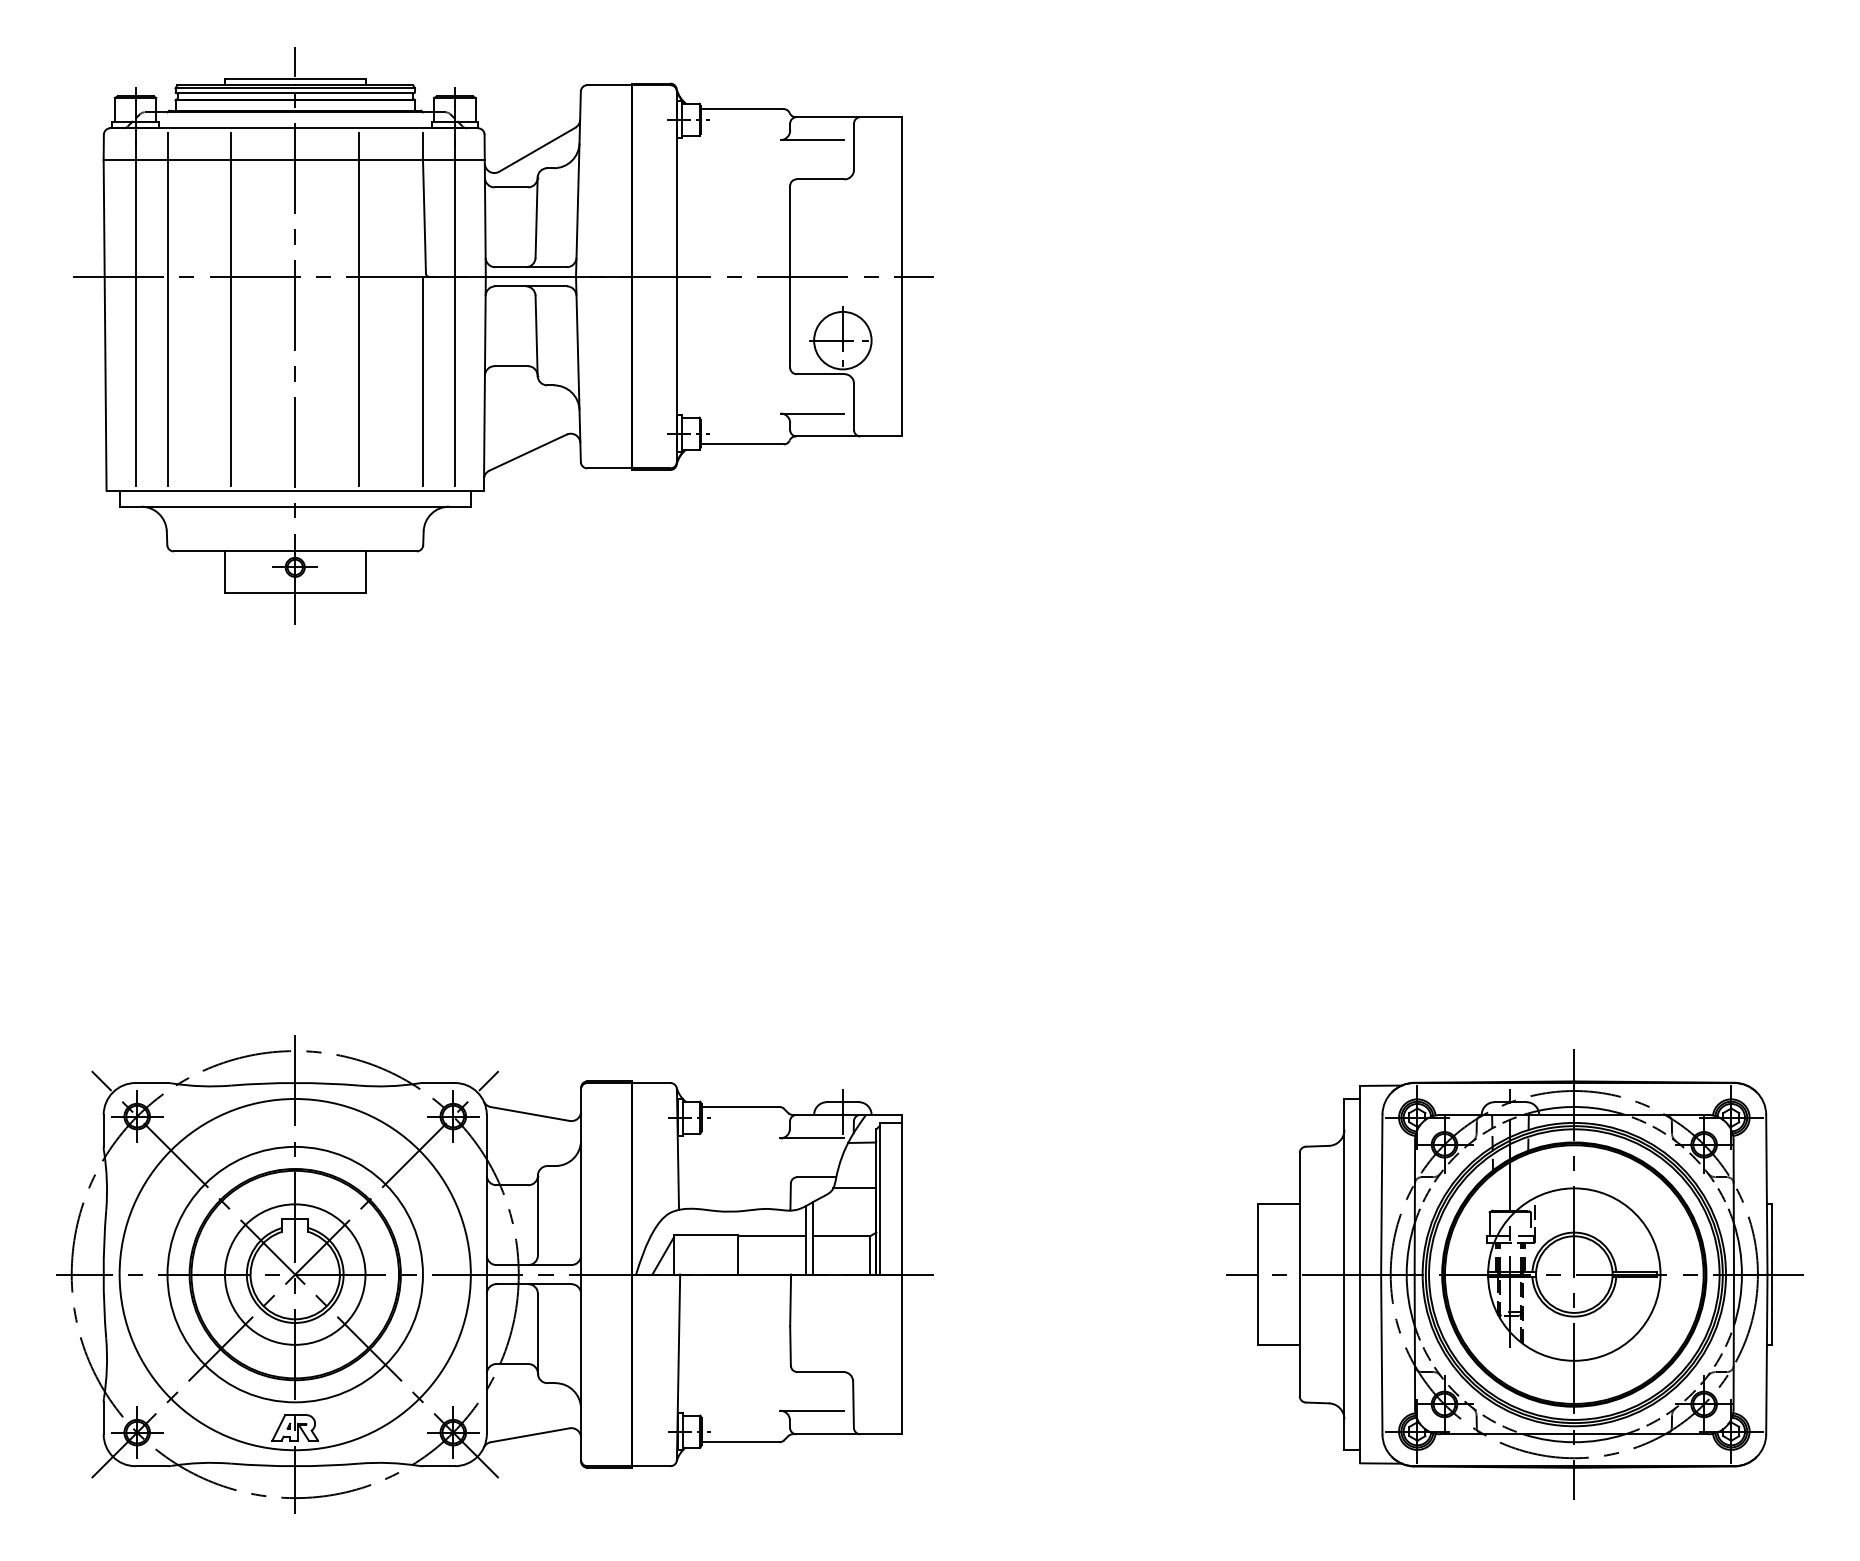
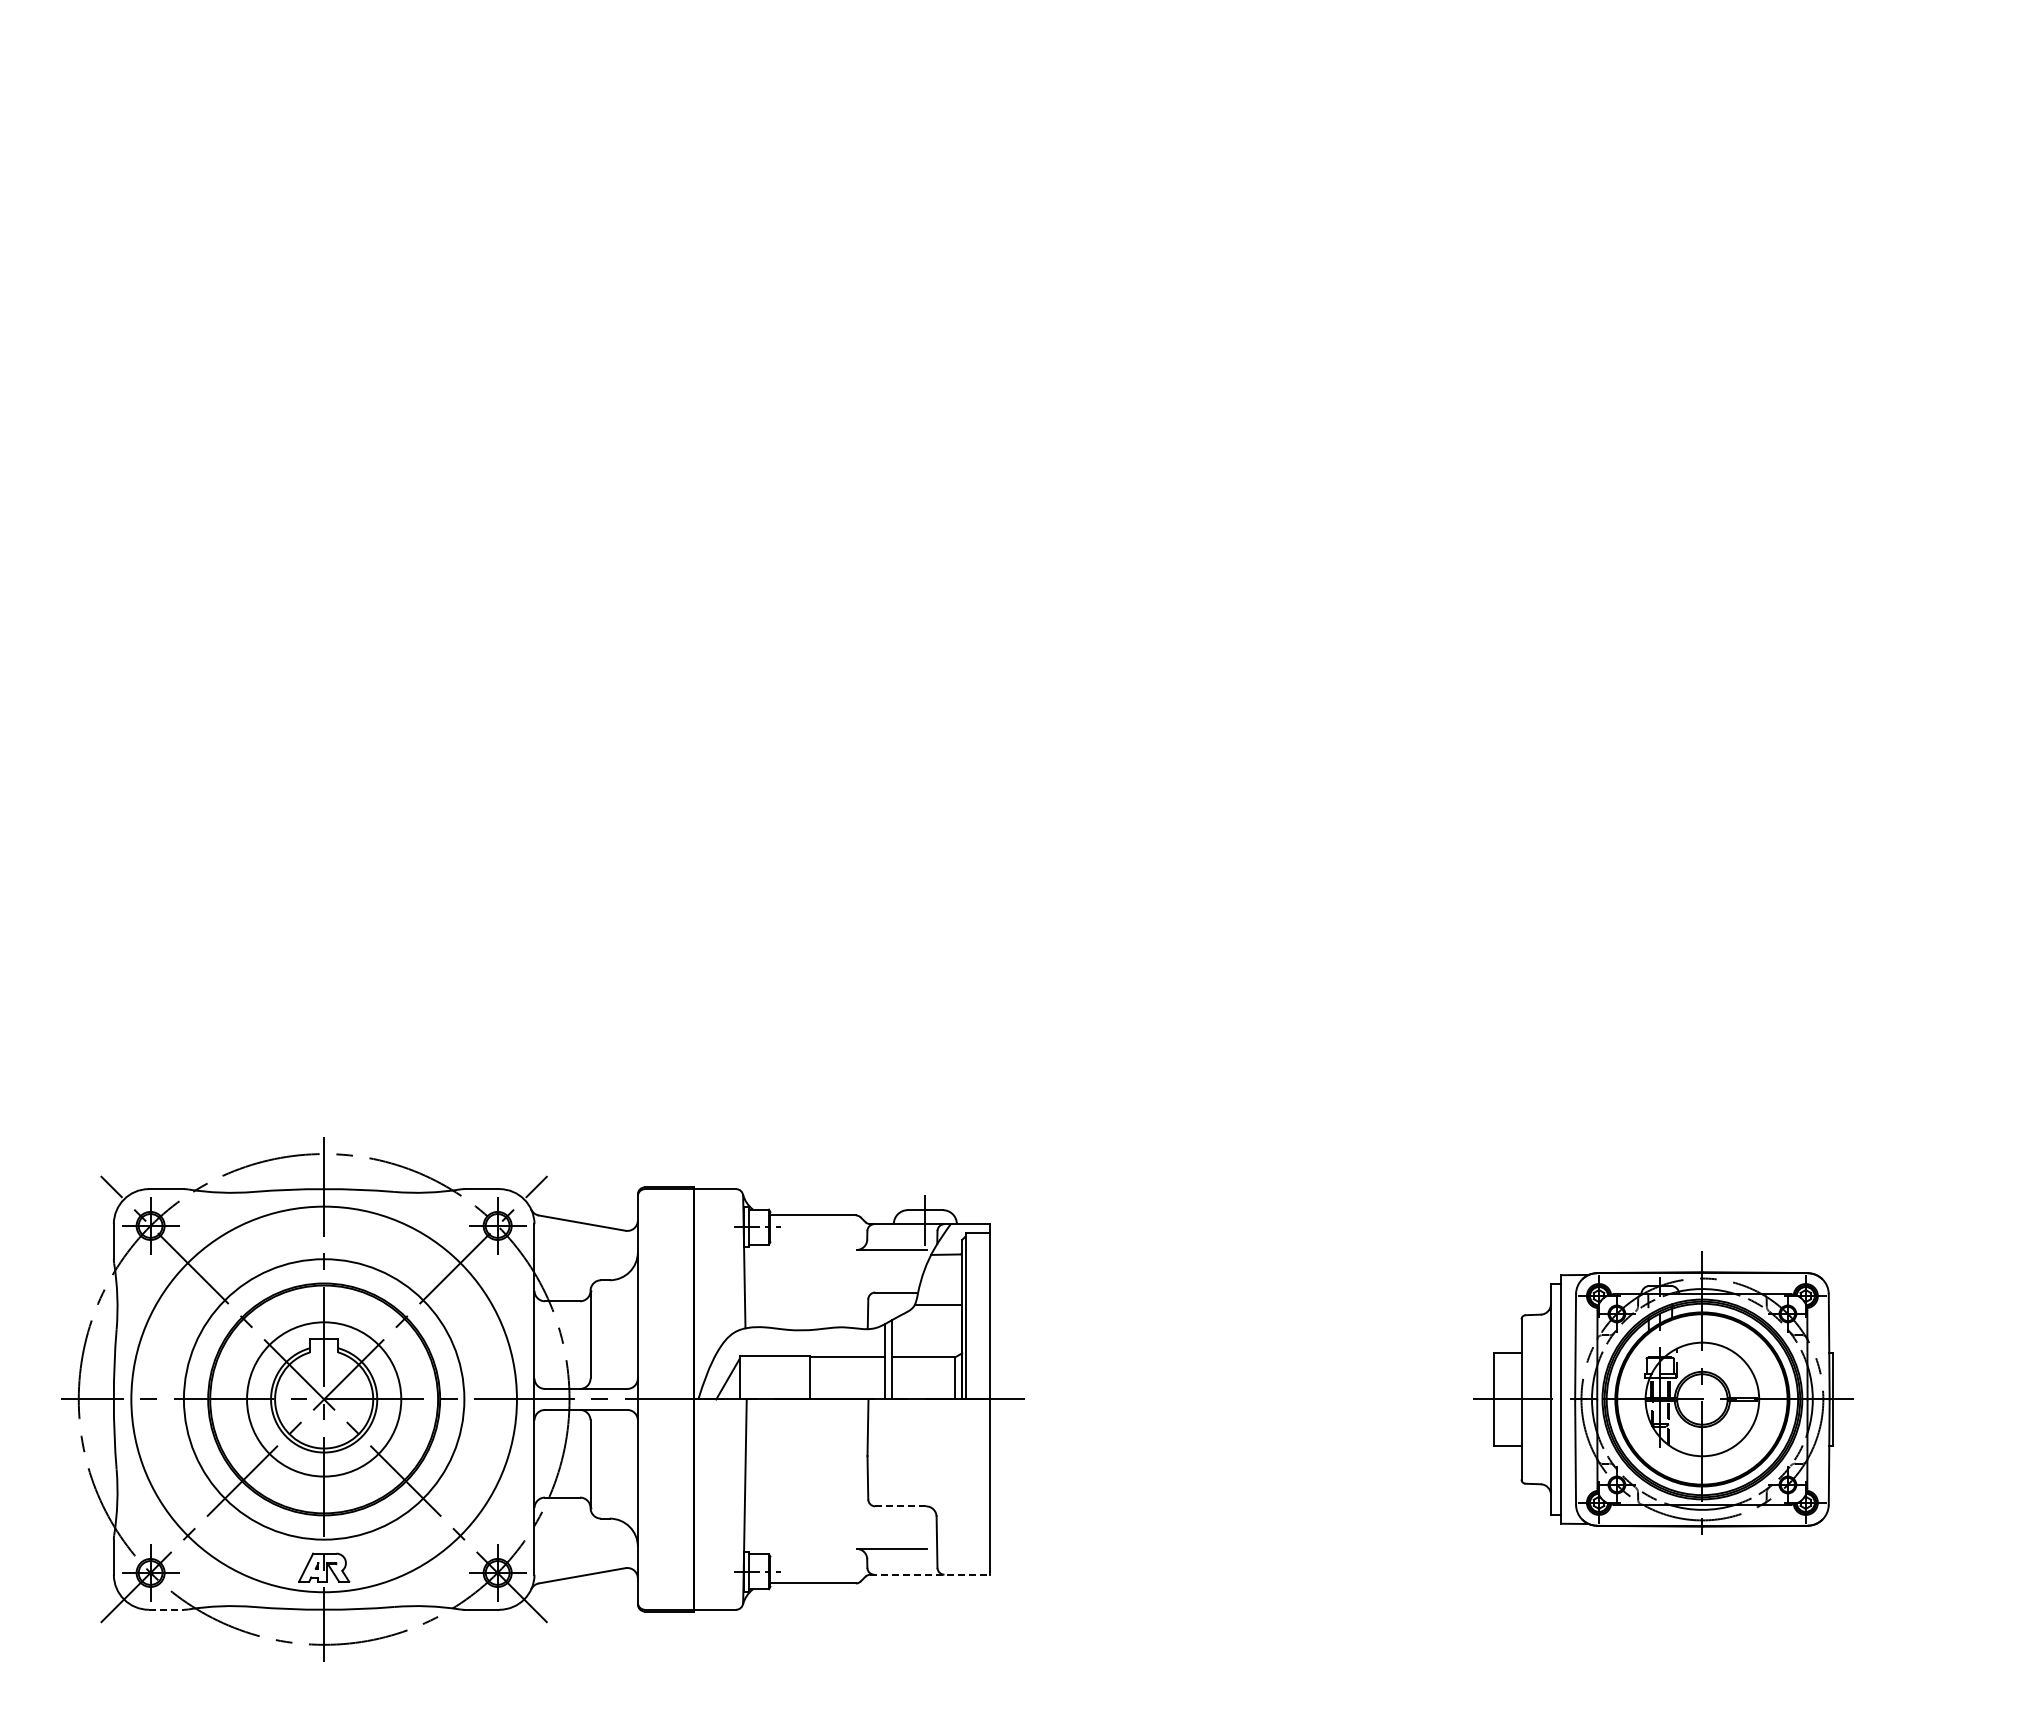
part: (503, 335) -> (552, 368), removed
part: (1515, 1274) -> (1663, 1399), size x0.6
line: (821, 1372) -> (901, 1506), solid -> dashed
line: (847, 1434) -> (930, 1574), solid -> dashed
line: (151, 1465) -> (166, 1609), solid -> dashed

